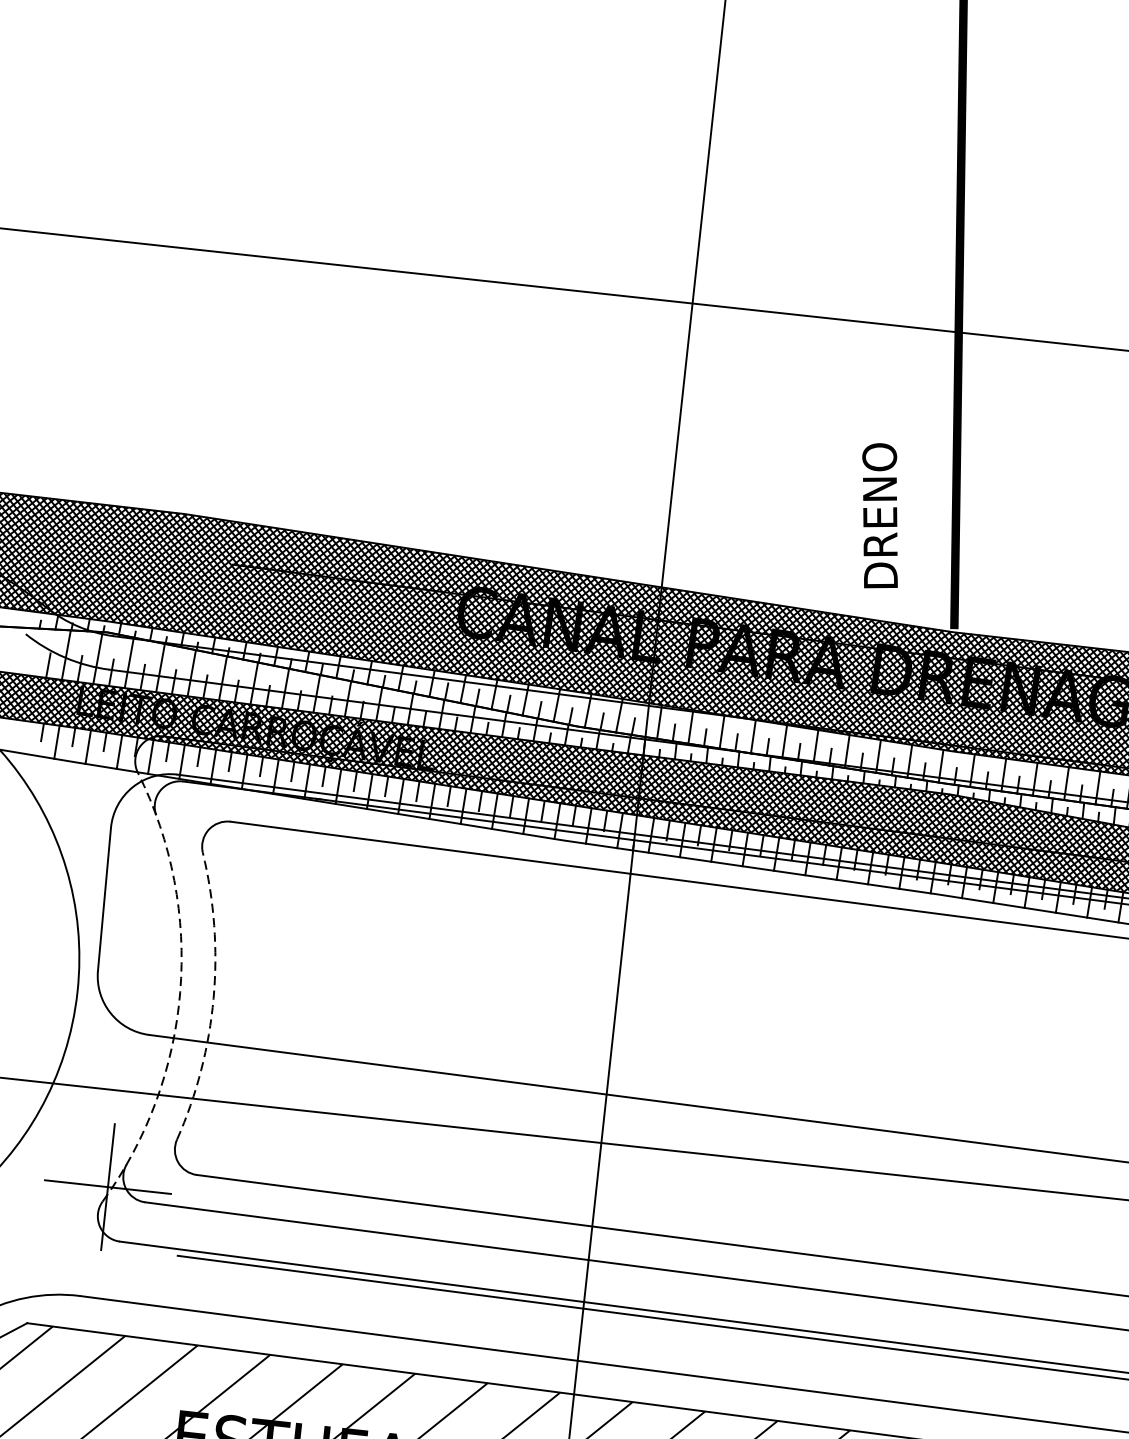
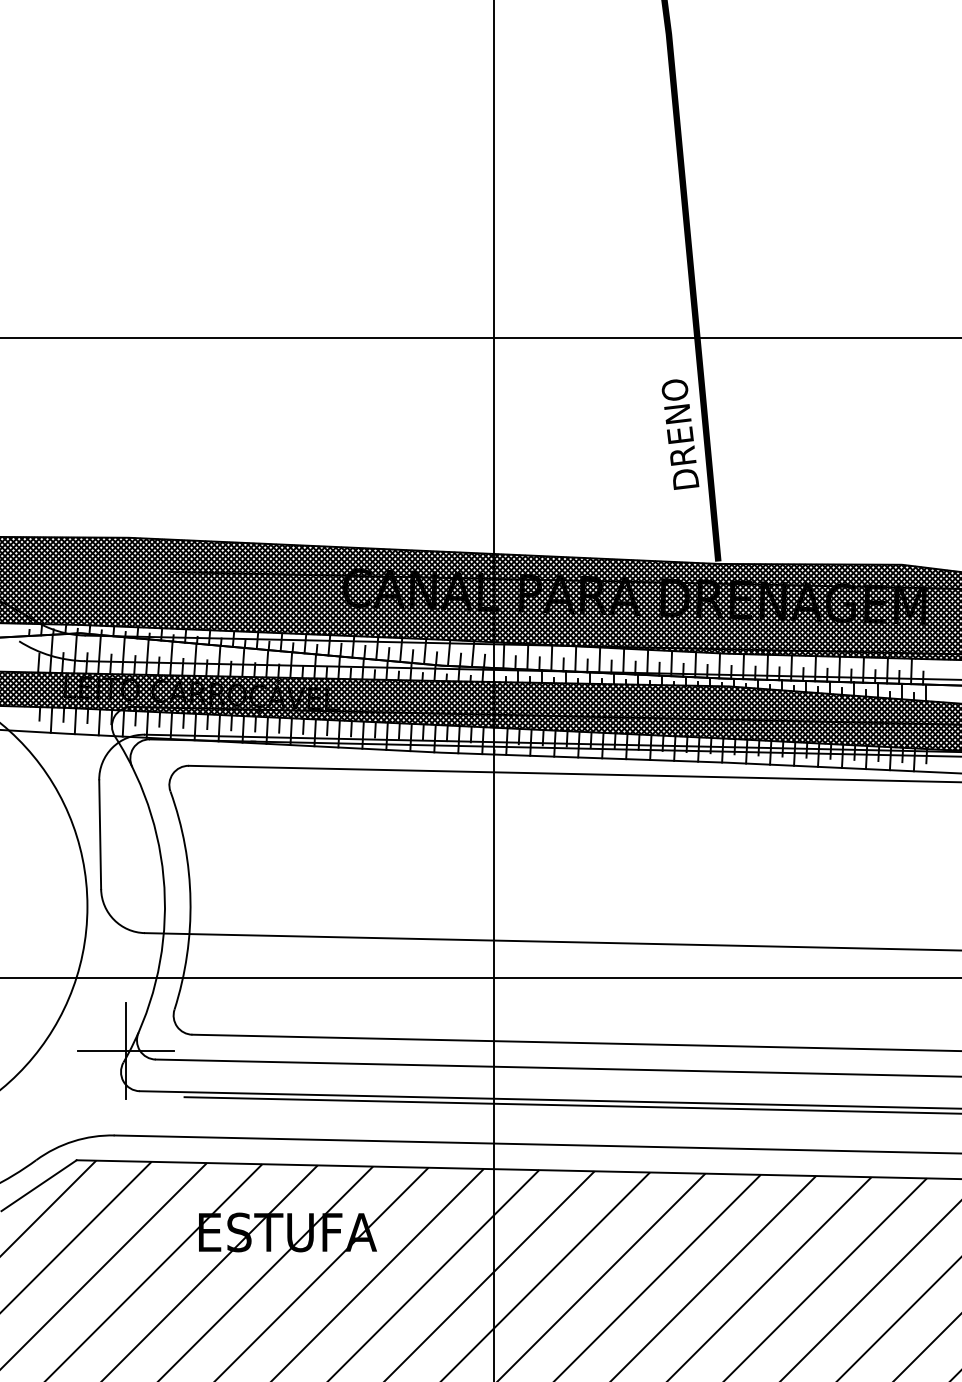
text: (880, 516) -> (680, 434), moved
arc: (179, 992) -> (164, 898), dashed -> solid
arc: (213, 998) -> (190, 900), dashed -> solid

